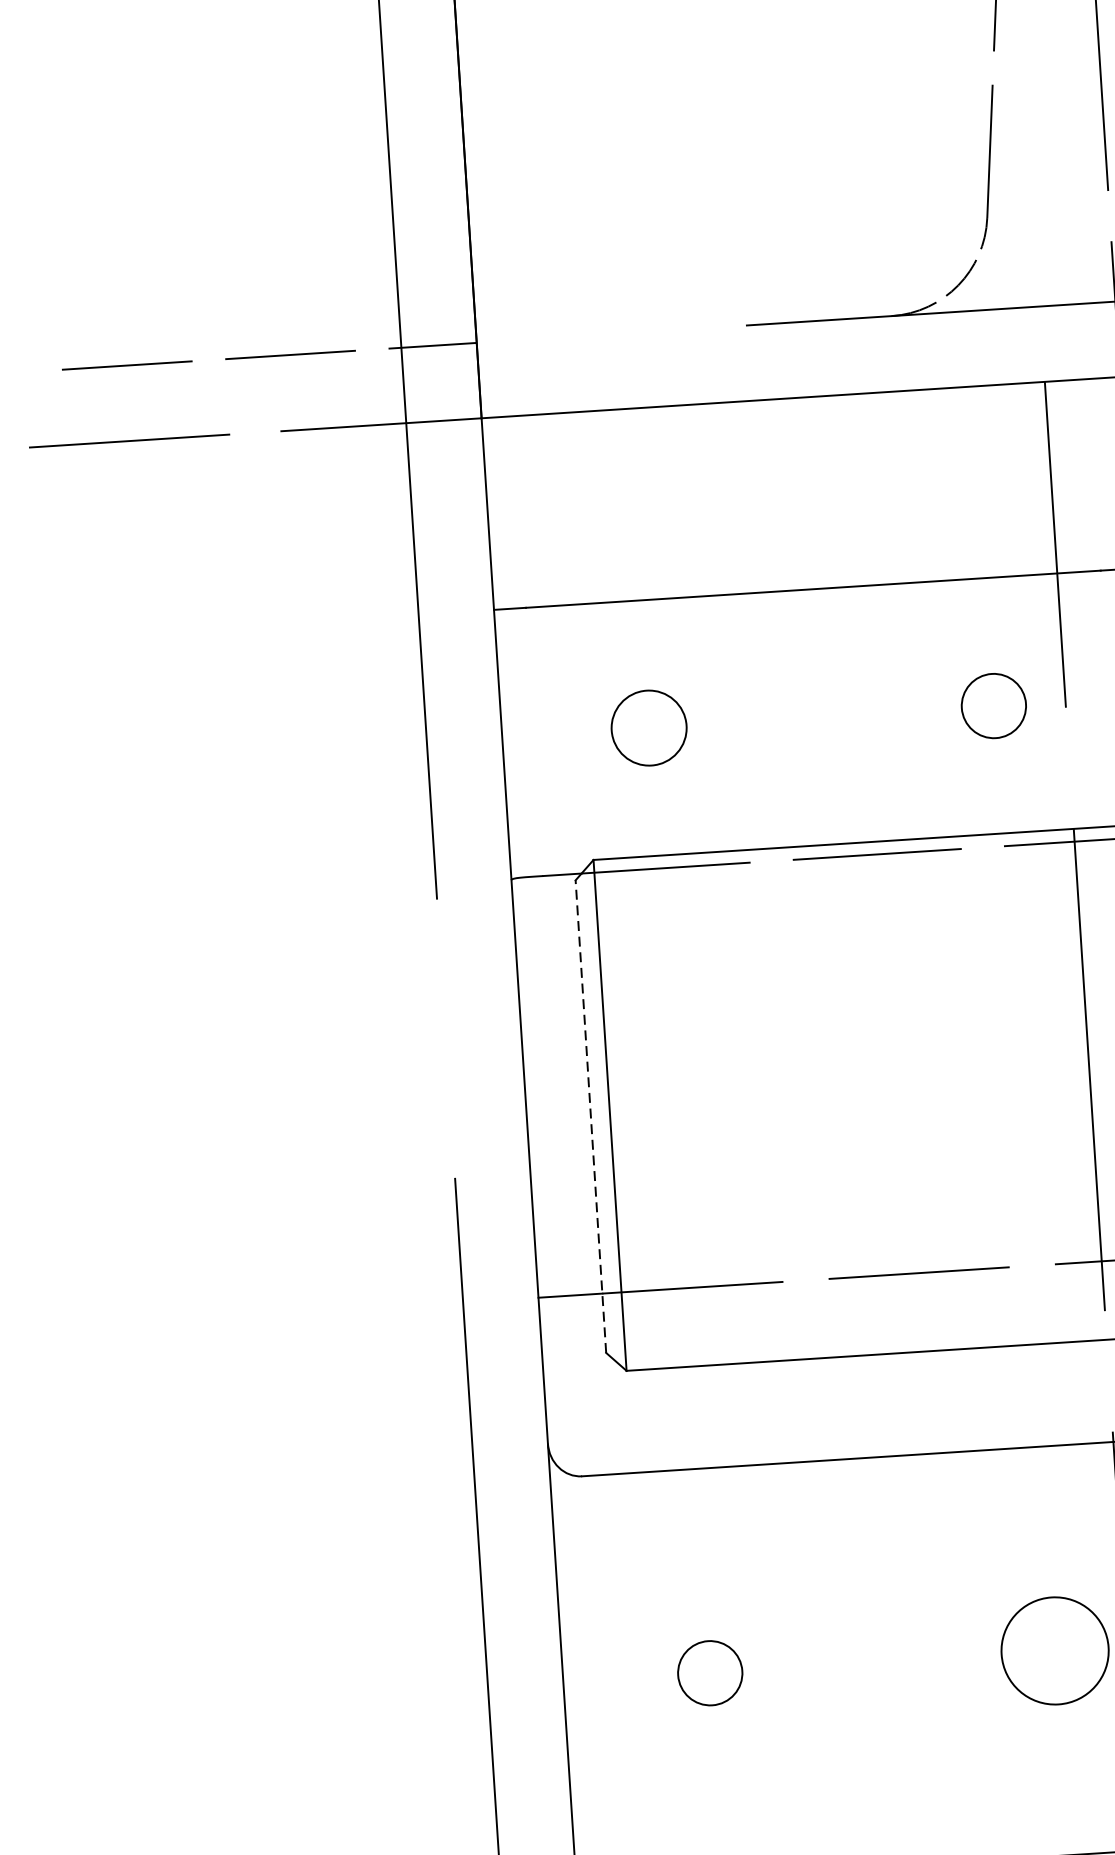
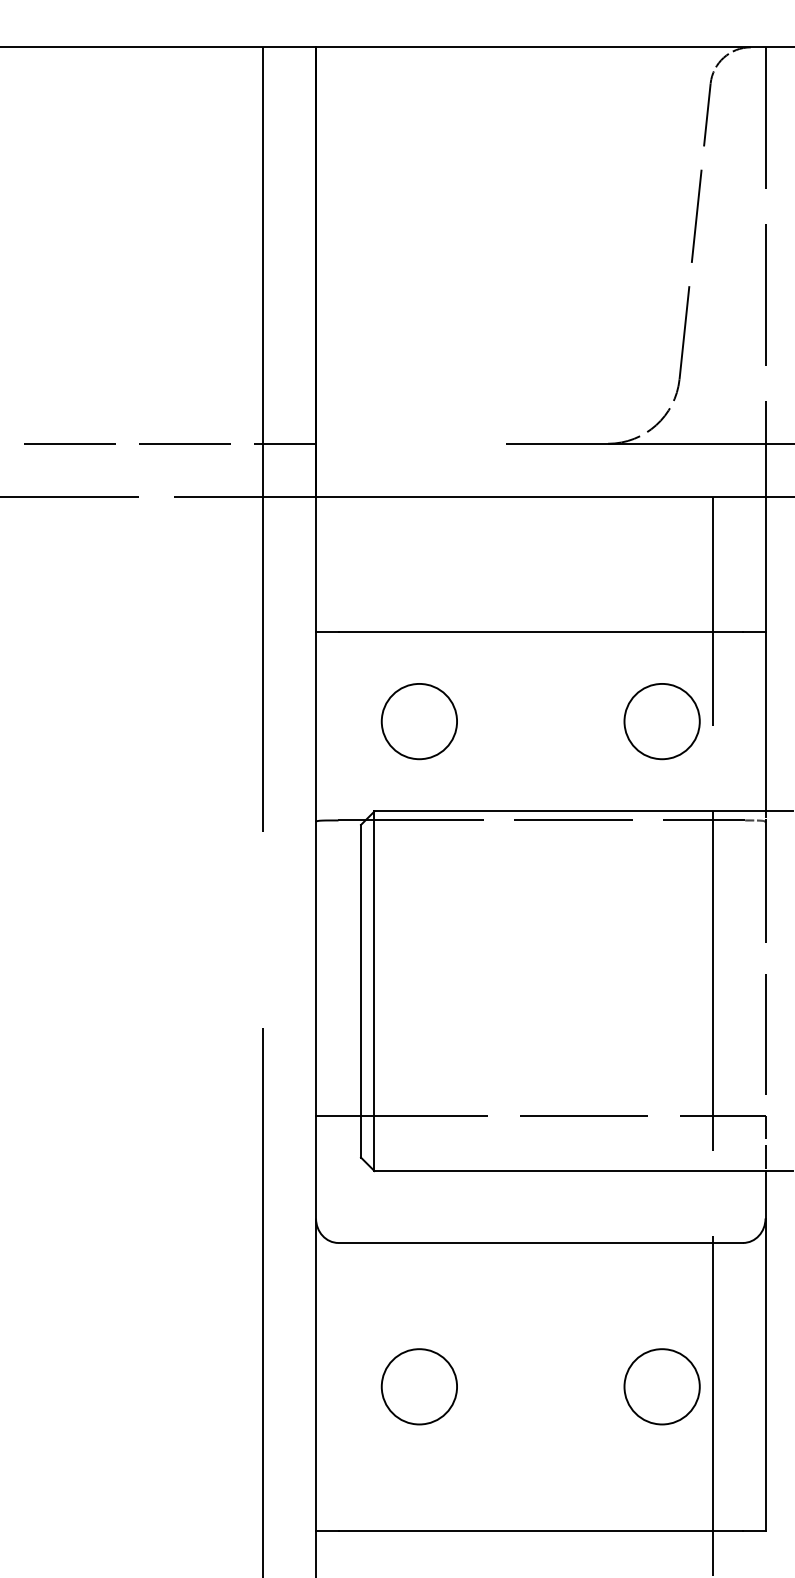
circle: (993, 705) -> (661, 721), size x1.67
circle: (649, 727) -> (419, 721), size x1.43
line: (590, 1115) -> (360, 990), dashed -> solid
circle: (710, 1672) -> (419, 1386), size x1.67

